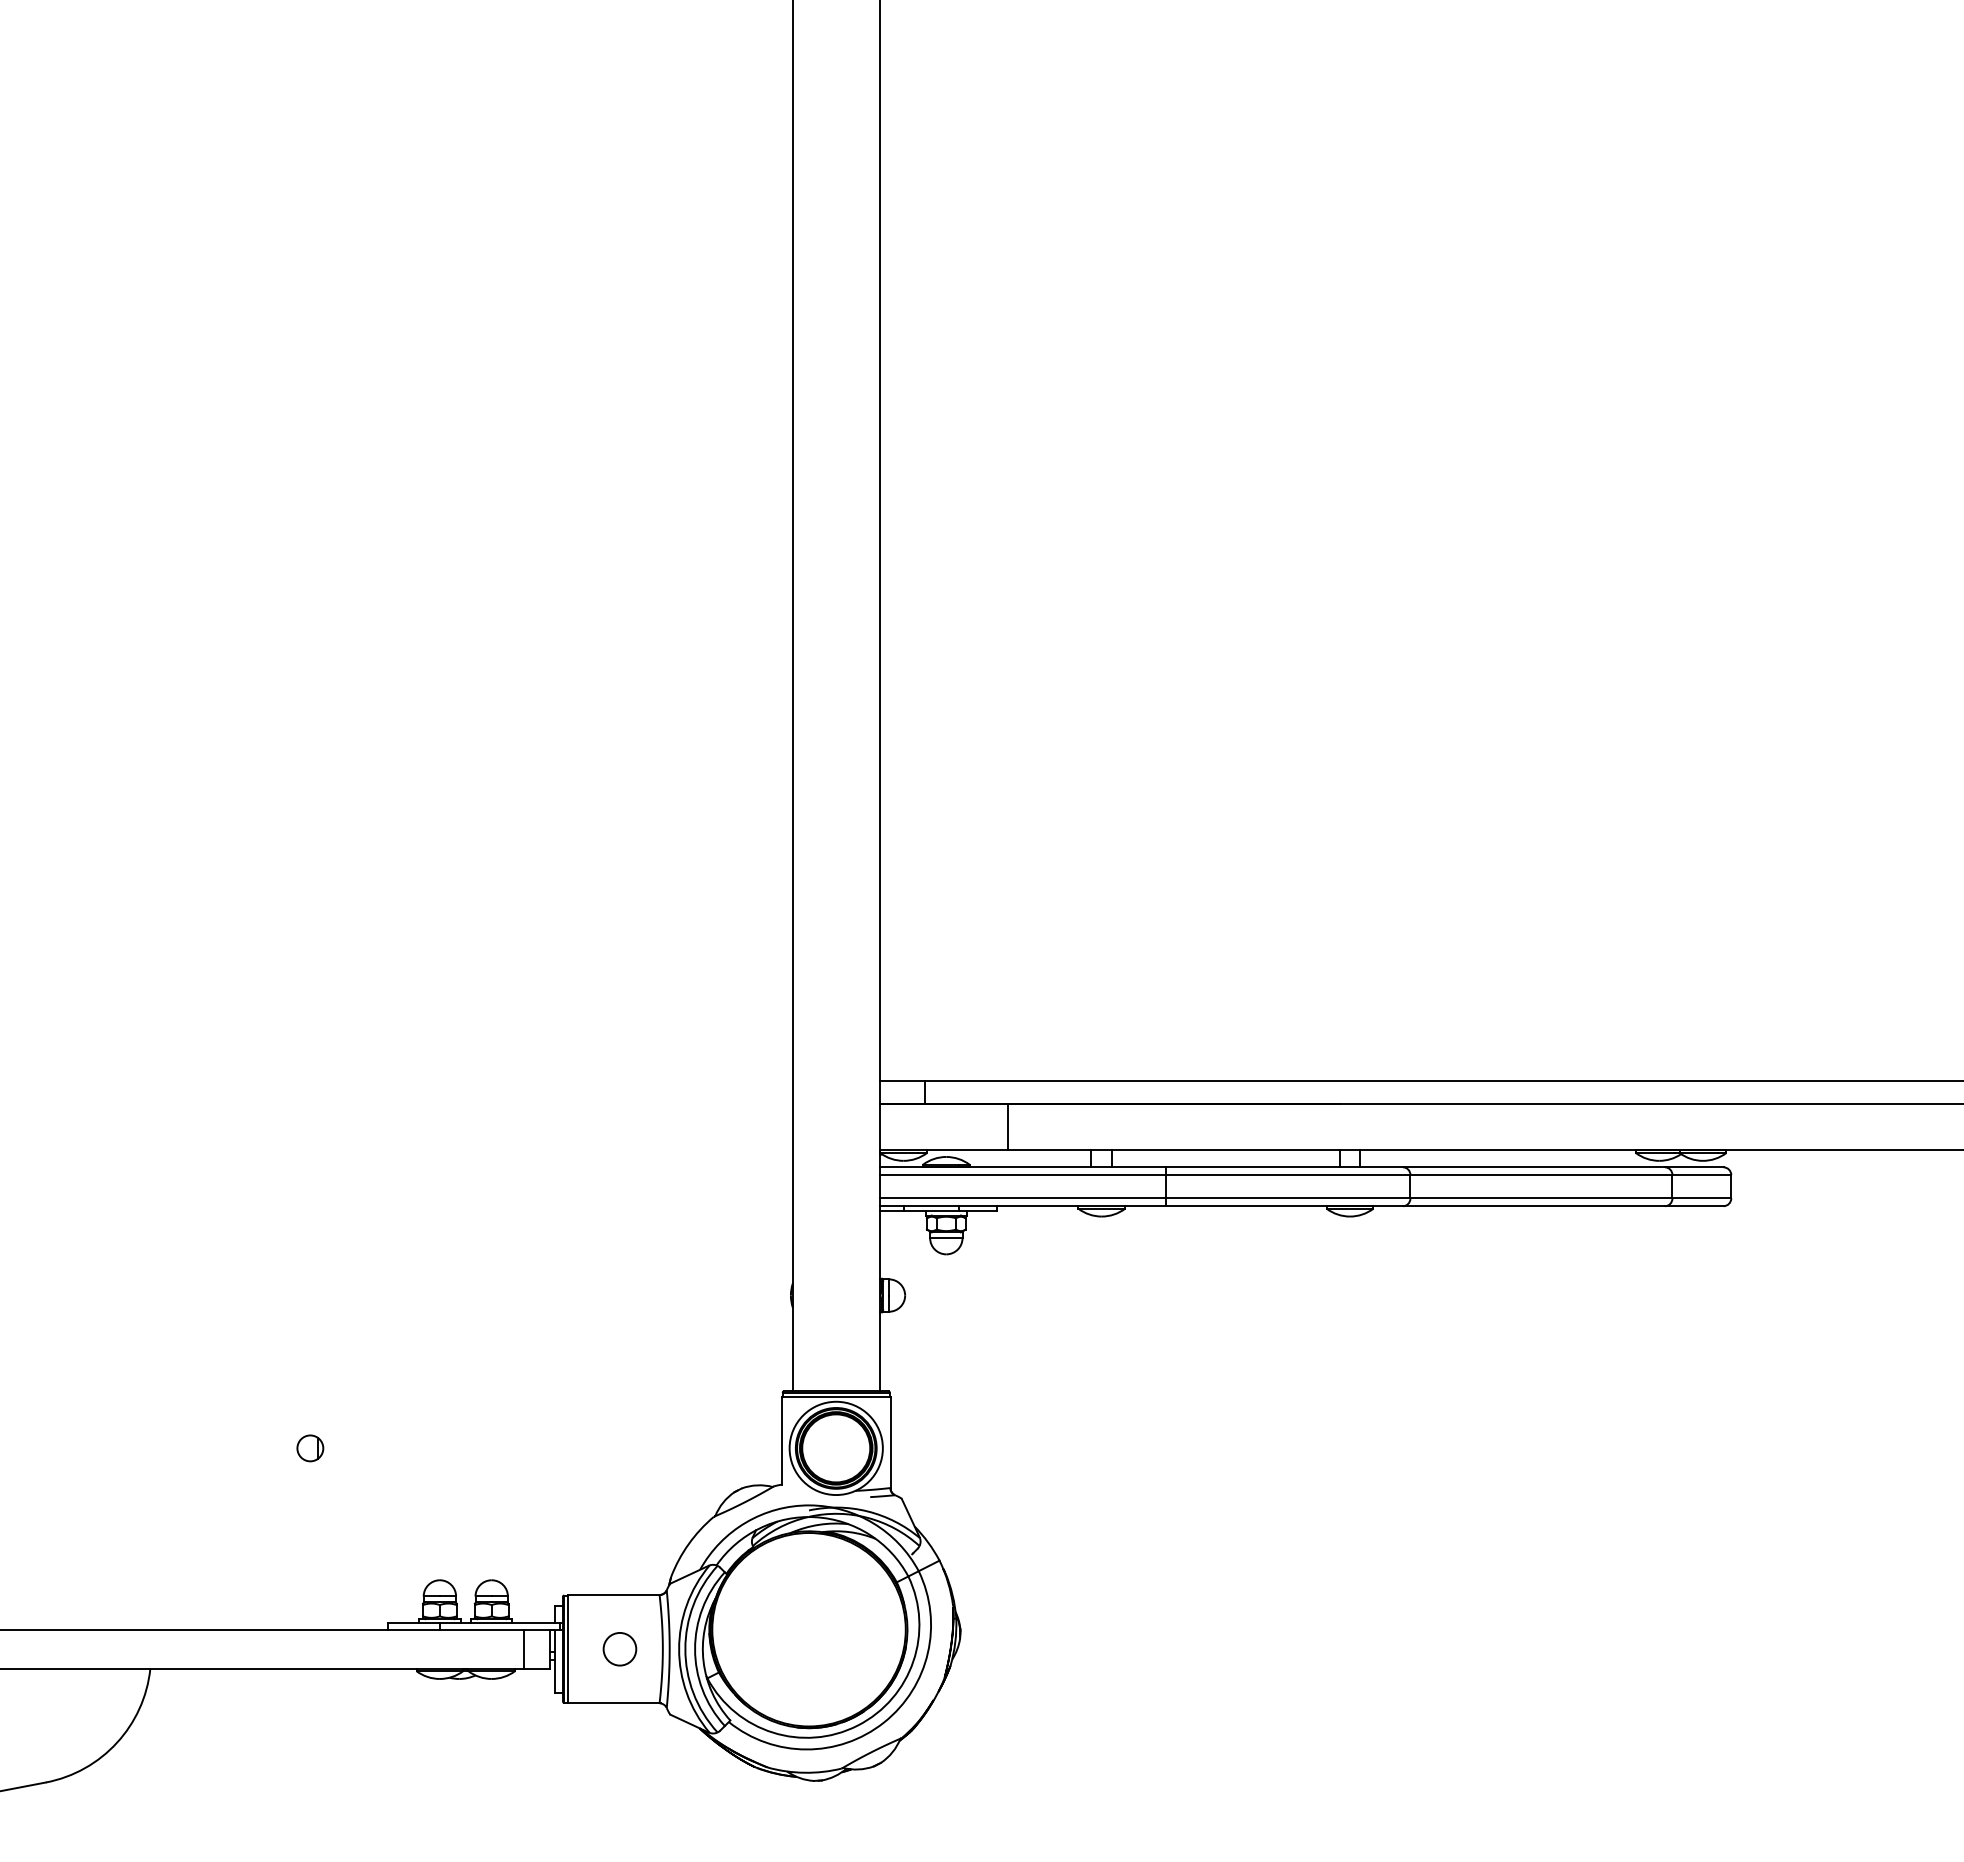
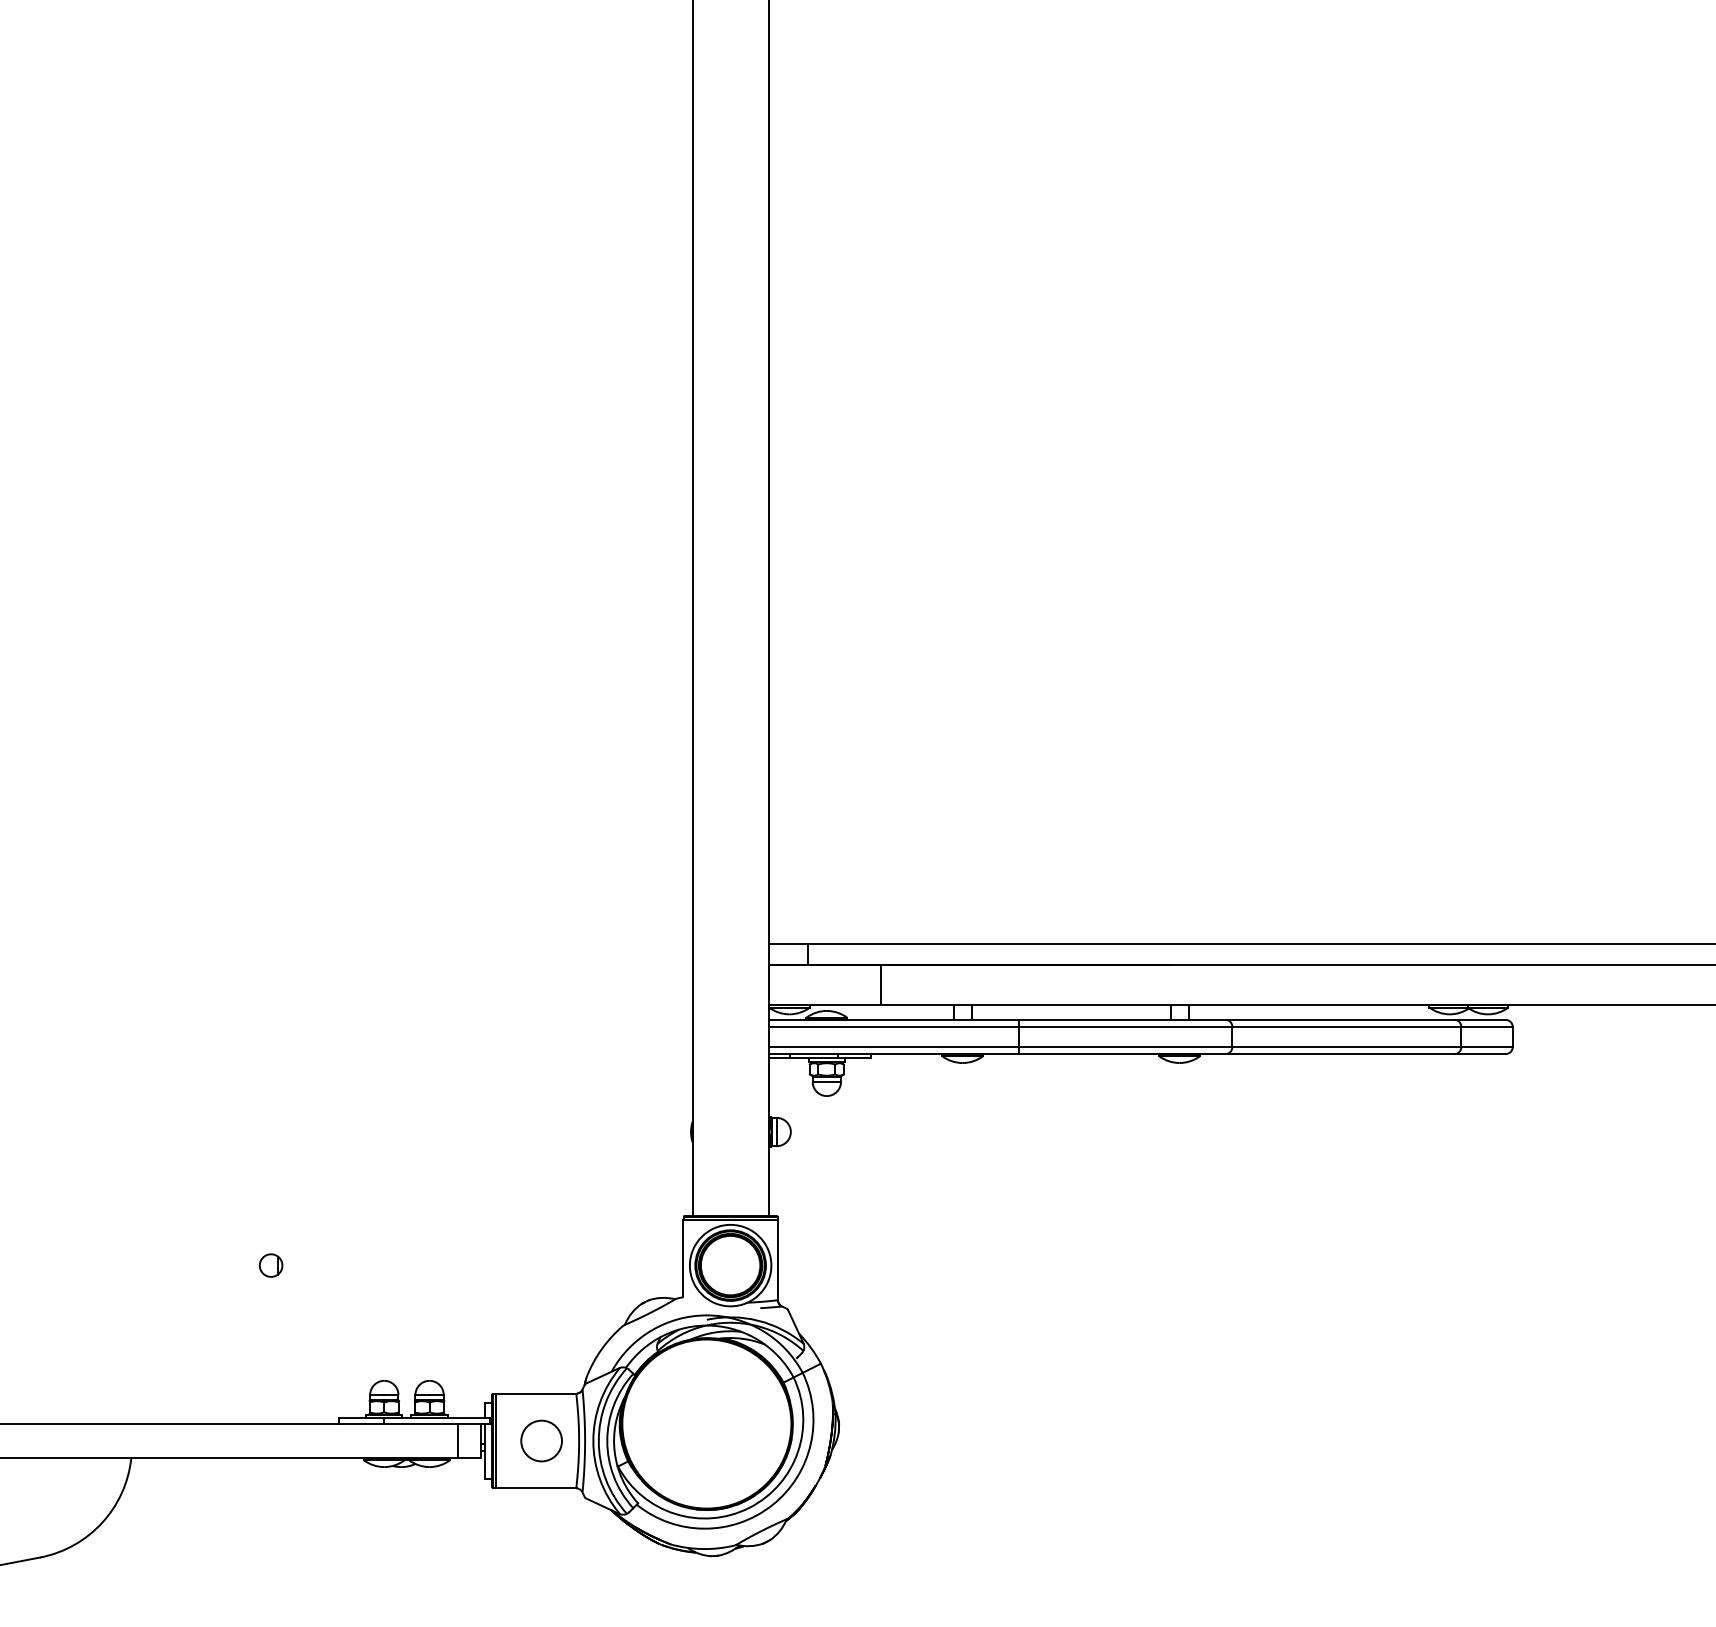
circle: (619, 1649) -> (541, 1441), size x1.43

